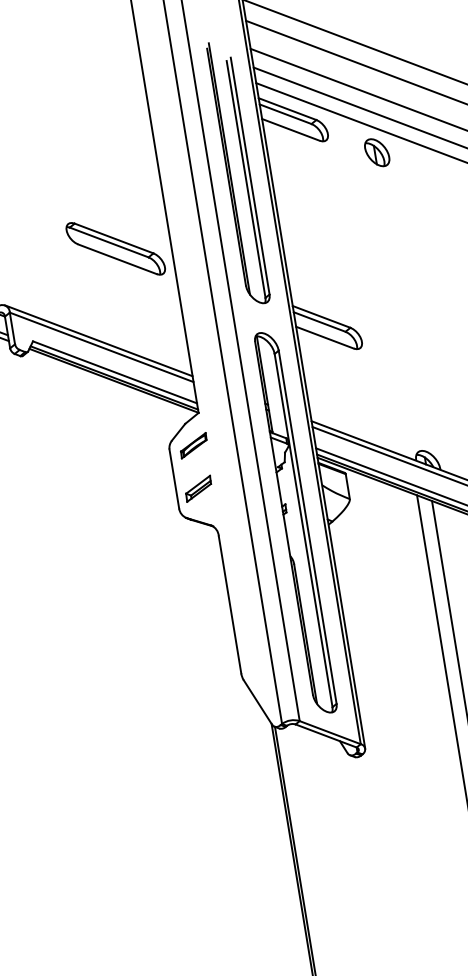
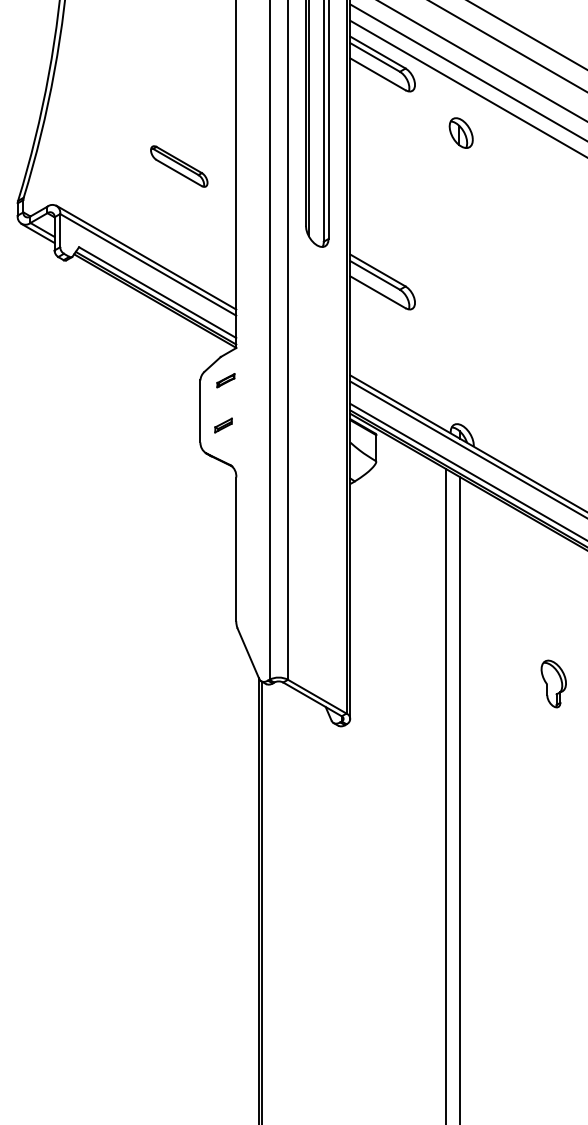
part: (376, 152) -> (460, 132), moved
part: (116, 248) -> (179, 166), size x0.6
part: (193, 445) -> (225, 380), size x0.6
part: (198, 488) -> (223, 425), size x0.6
part: (295, 522) -> (316, 476), removed

